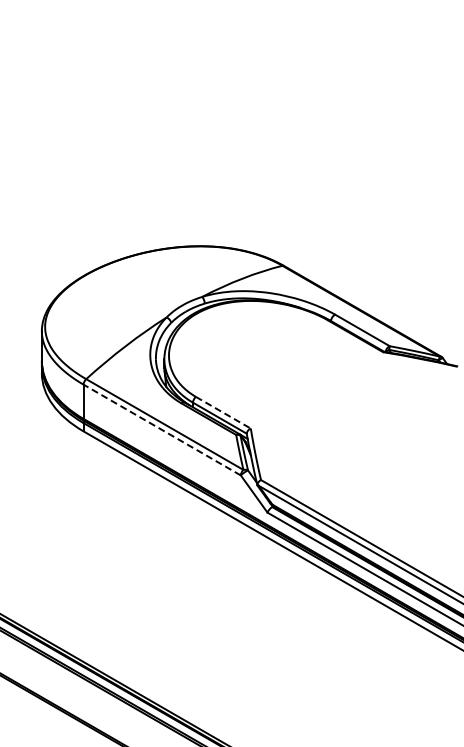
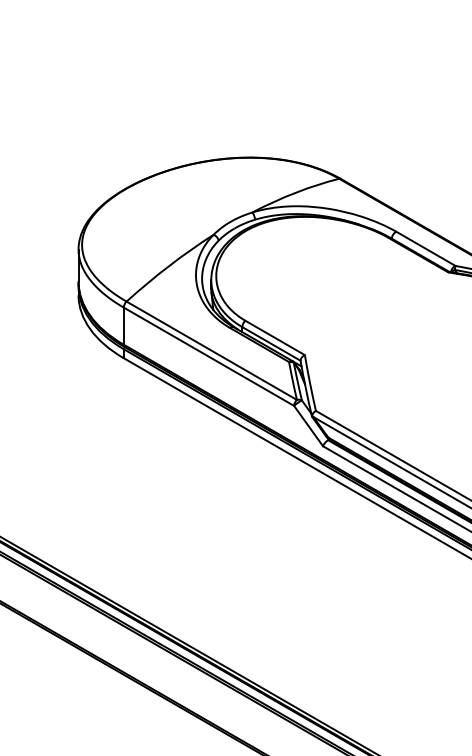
line: (223, 412) -> (275, 337), dashed -> solid
line: (162, 430) -> (209, 357), dashed -> solid

